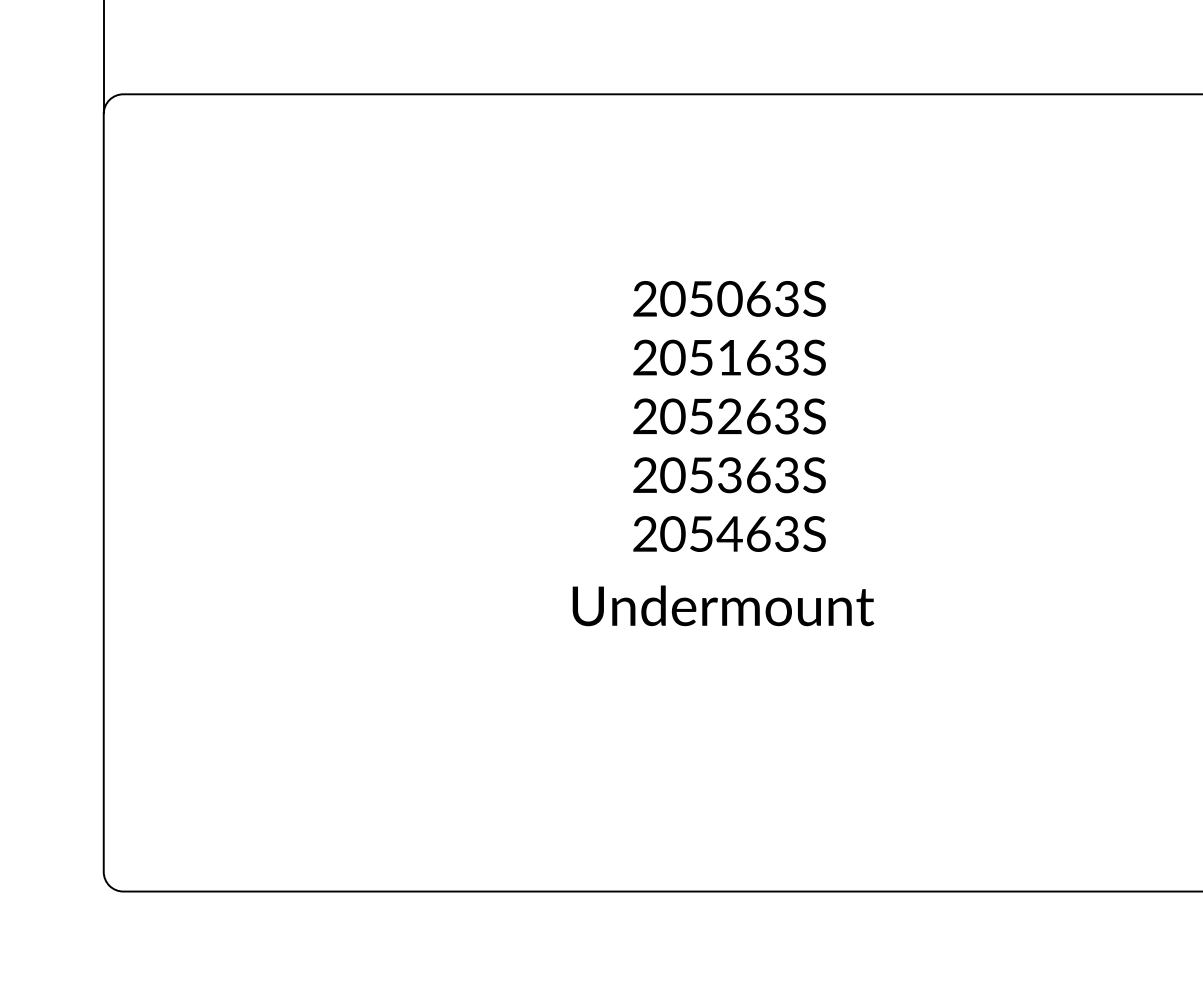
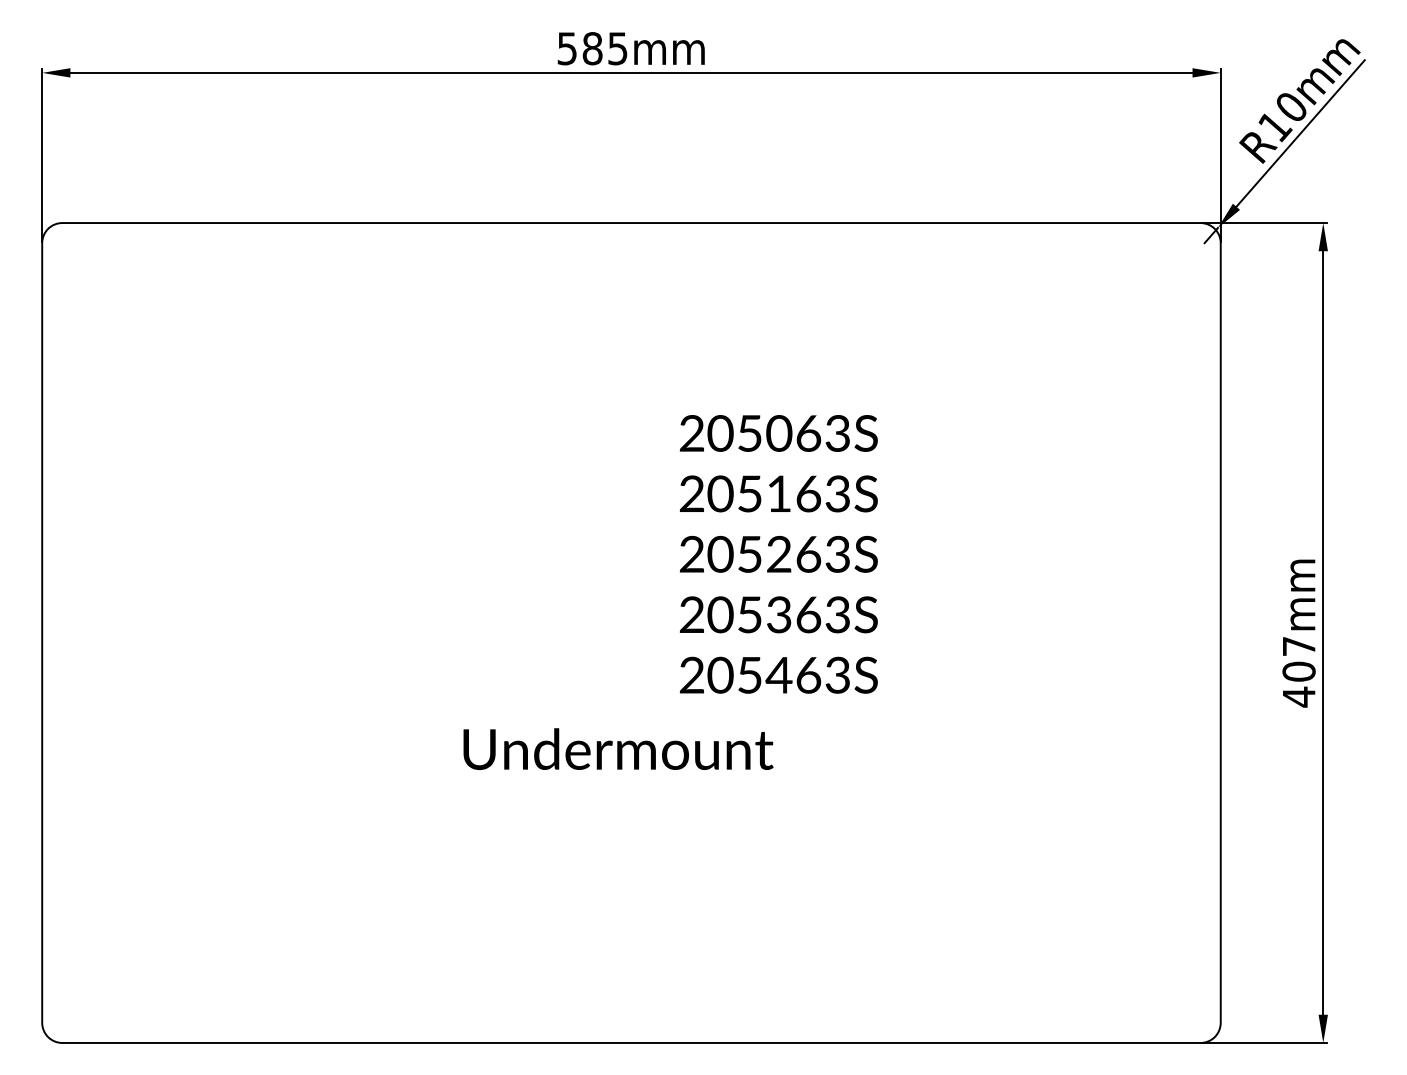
text: (729, 416) -> (778, 554), moved
text: (723, 605) -> (618, 748), moved

